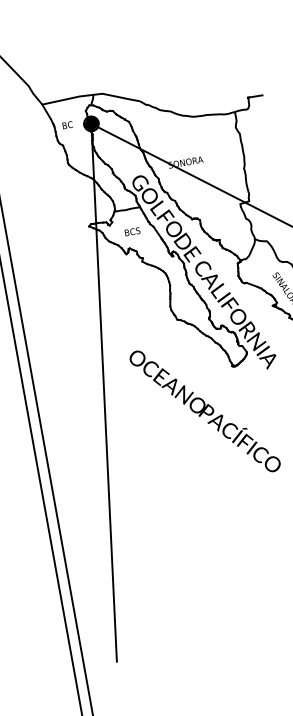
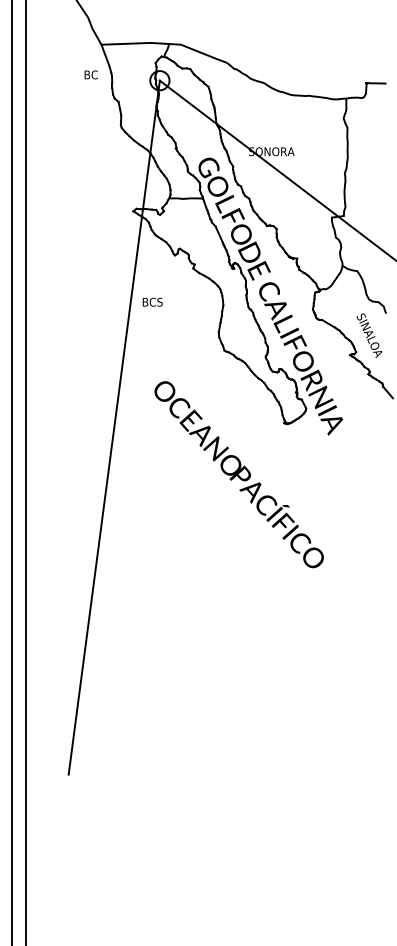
hatch: (91, 123) -> (159, 80), removed
text: (67, 124) -> (90, 74), moved
text: (132, 231) -> (152, 301), moved

